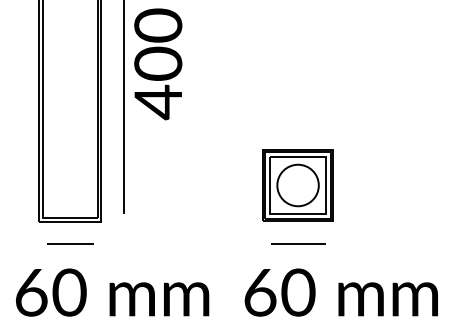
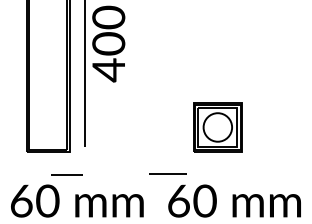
part: (297, 185) -> (217, 127), moved
line: (297, 242) -> (167, 173), moved
line: (69, 243) -> (66, 174), moved

